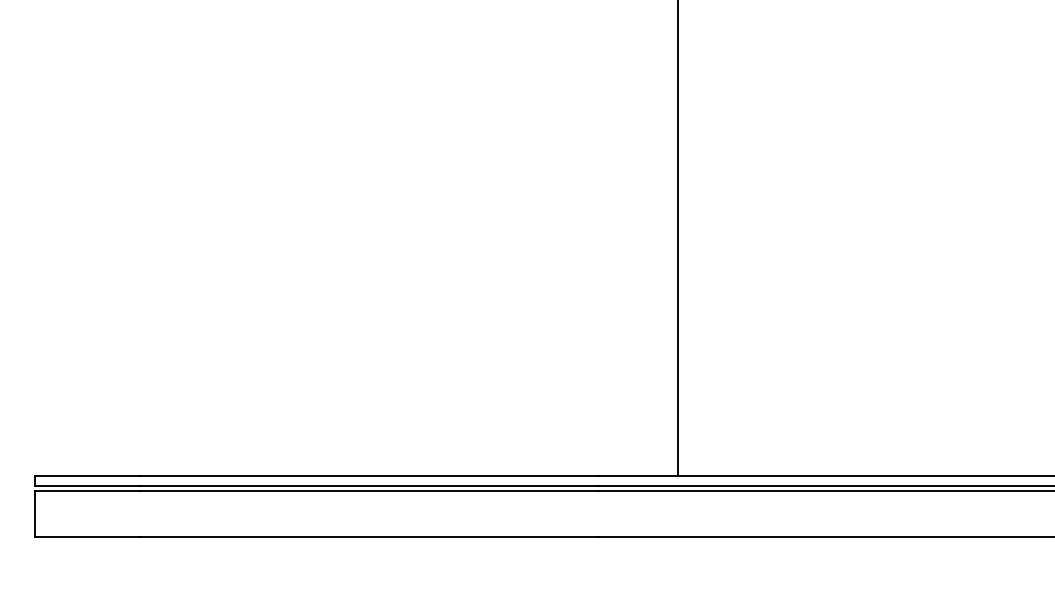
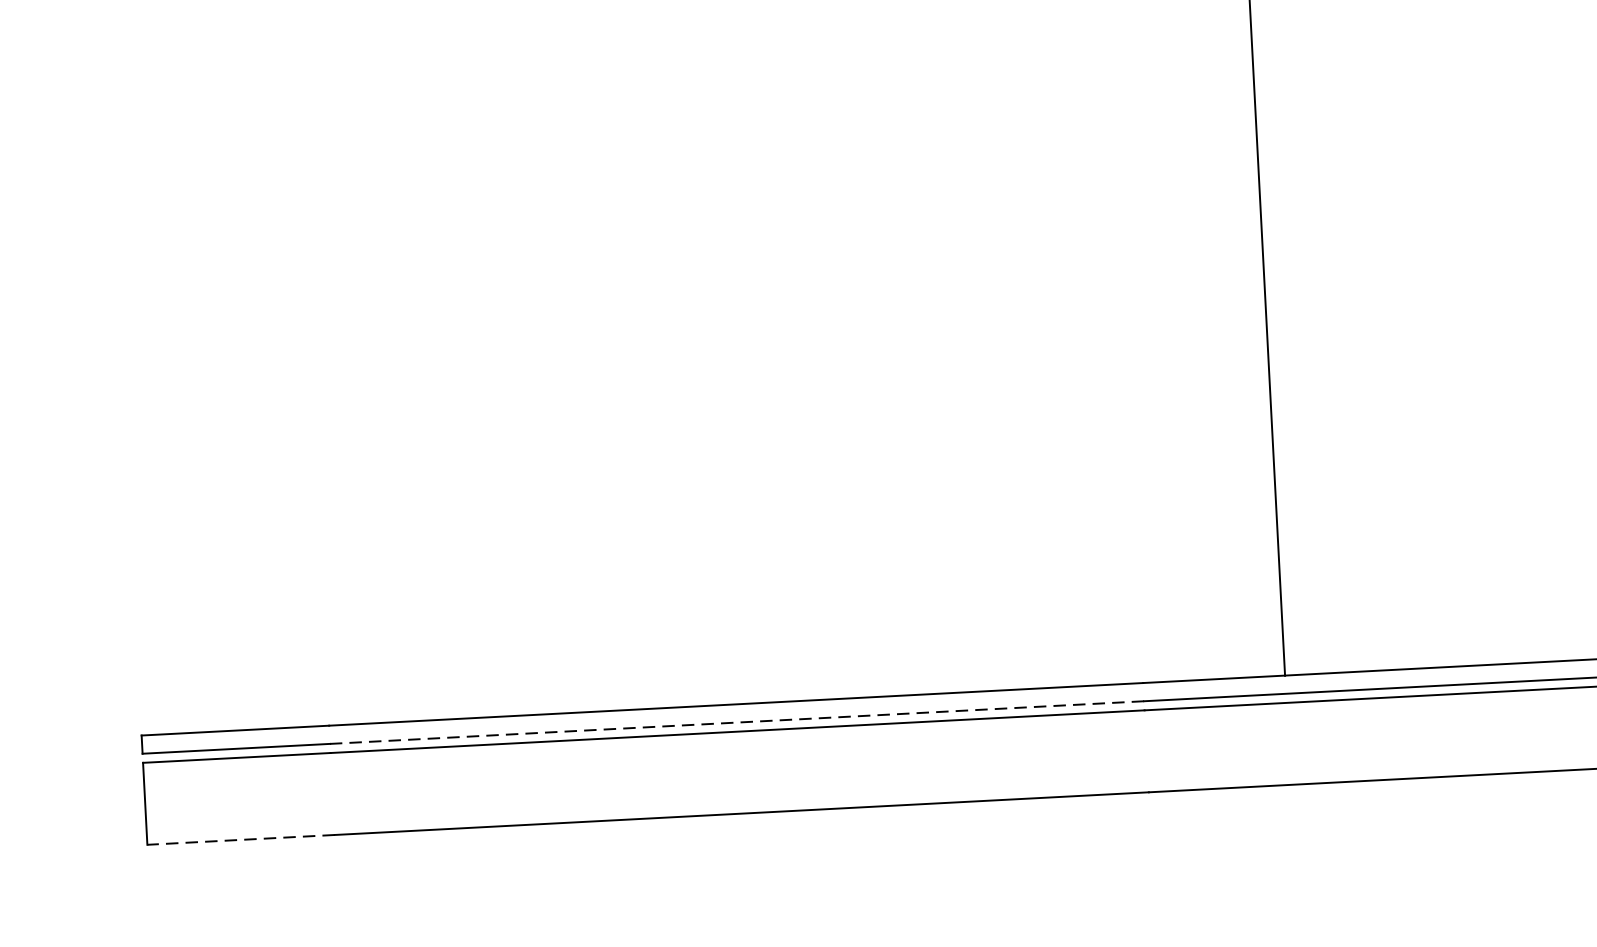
line: (369, 485) -> (737, 721), solid -> dashed
line: (87, 537) -> (241, 840), solid -> dashed

